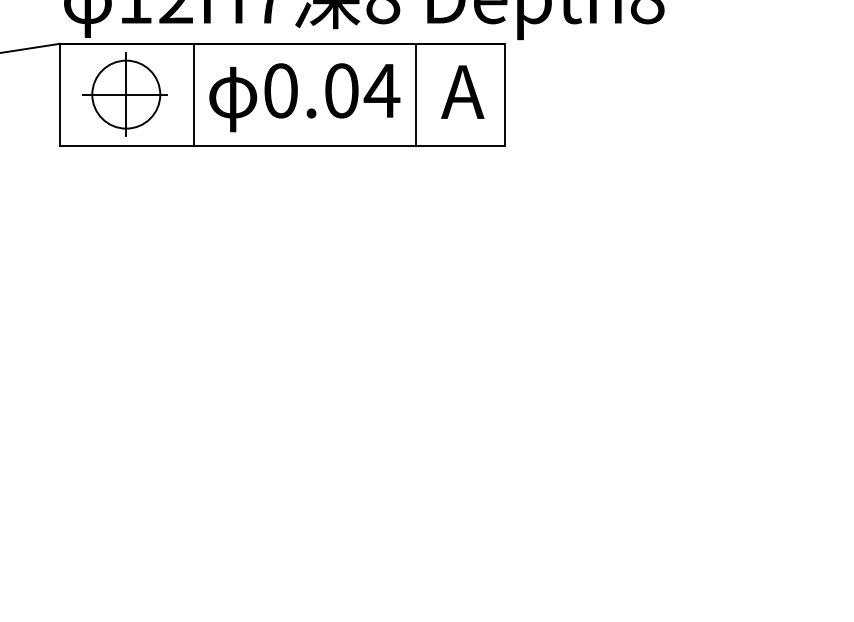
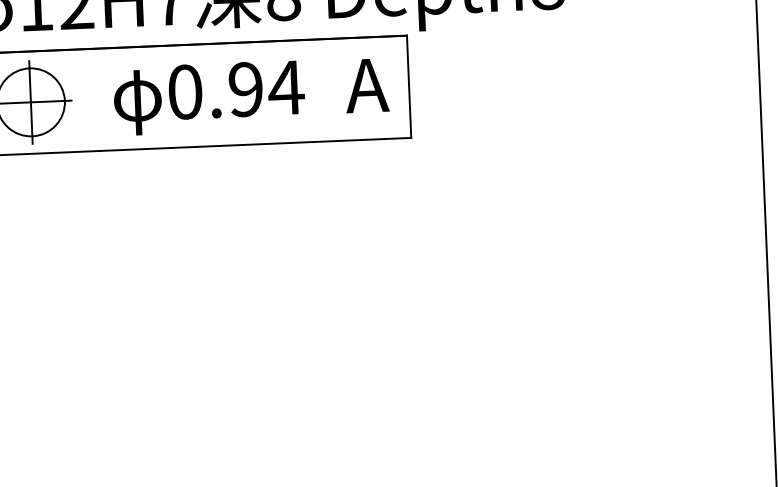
text: (341, 90) -> (245, 89), 0.04 -> 0.94
line: (194, 94) -> (99, 99), removed
line: (415, 94) -> (319, 90), removed

